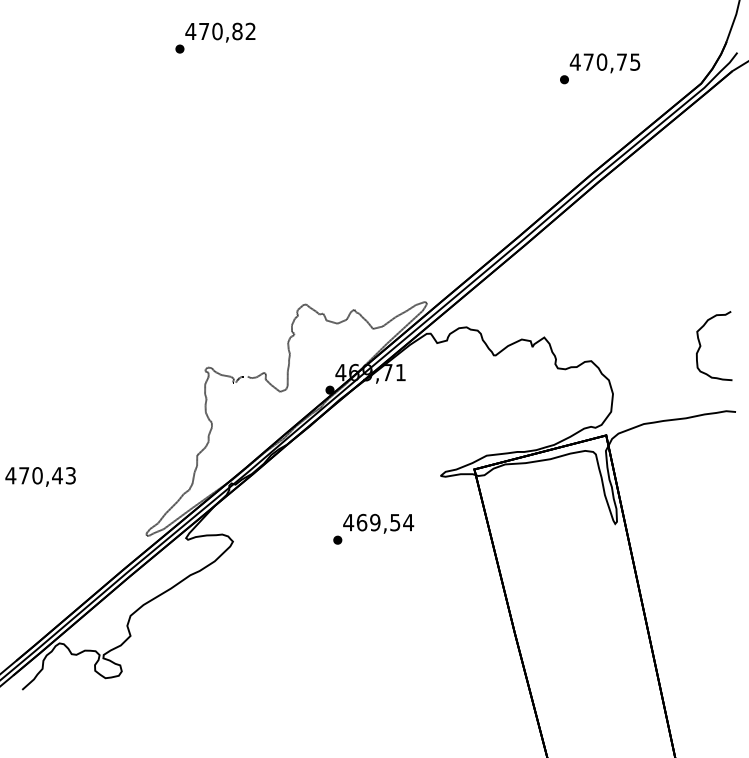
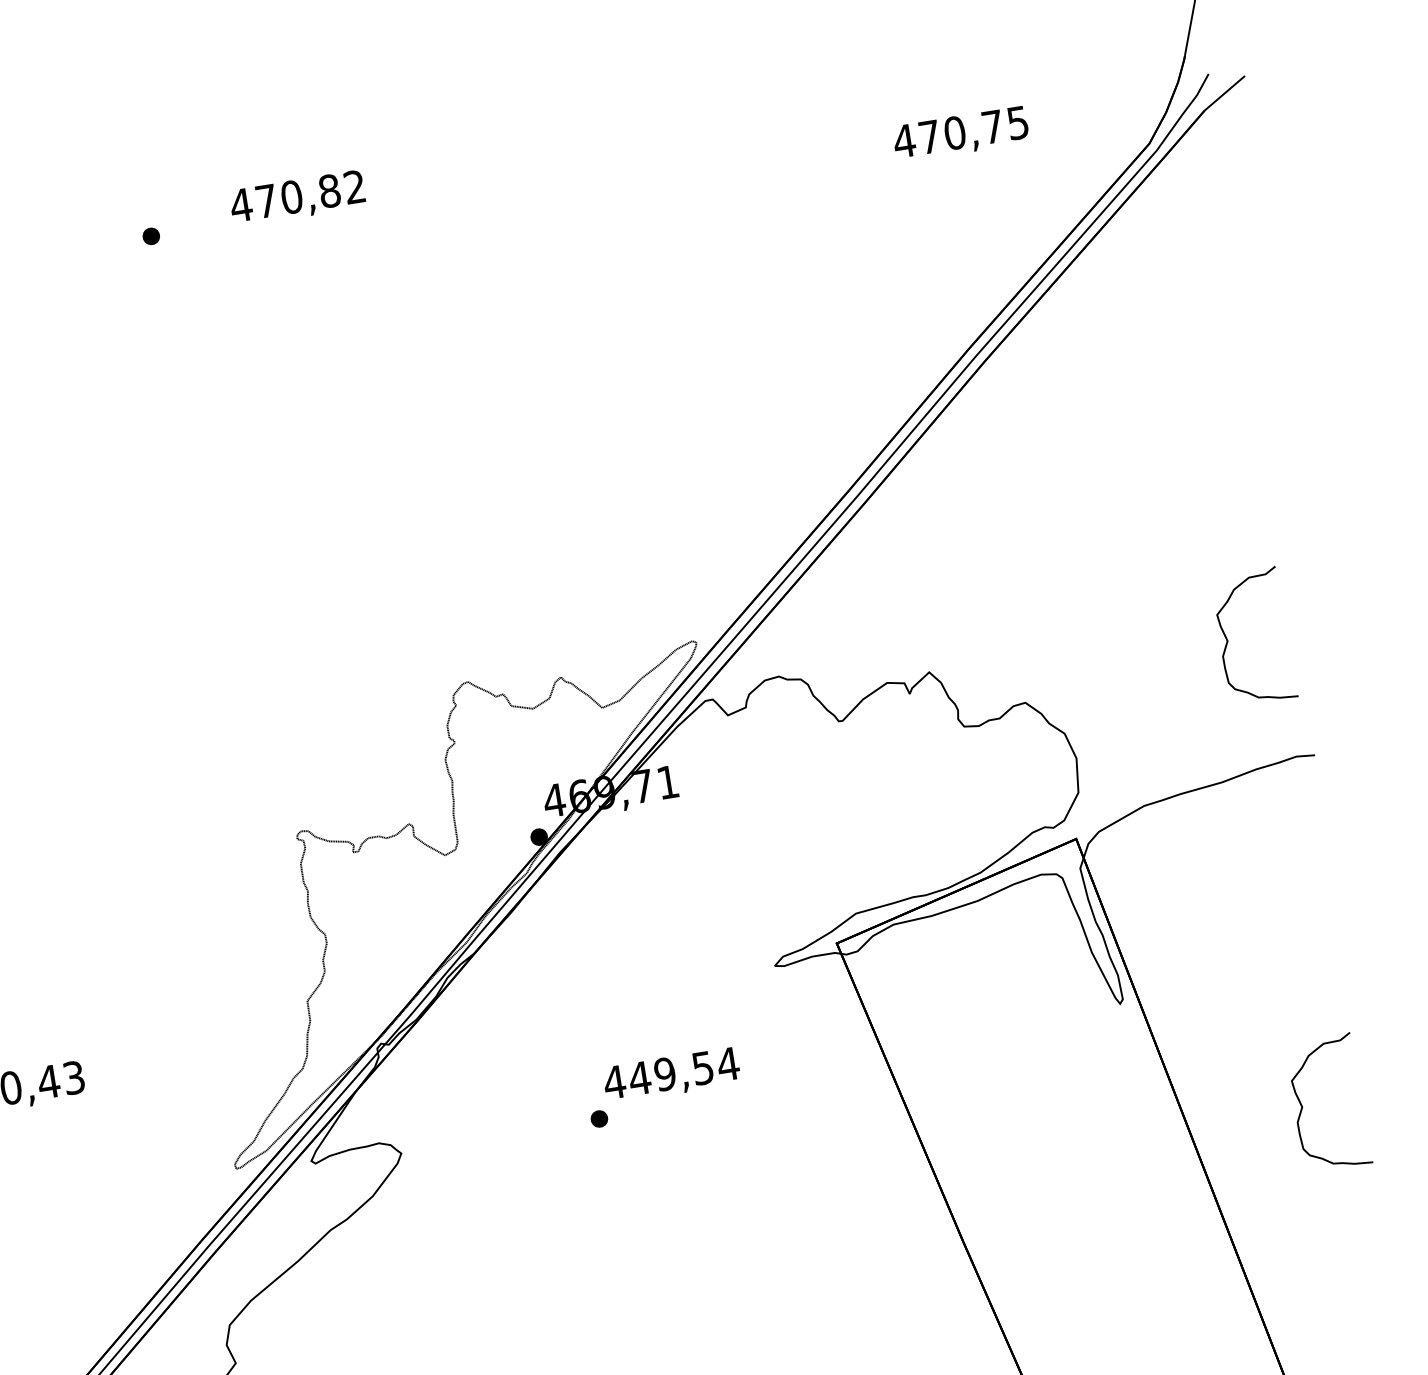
text: (220, 32) -> (297, 198), moved
part: (564, 79) -> (889, 177), removed
text: (361, 522) -> (638, 1078), 469,54 -> 449,54
curve: (701, 592) -> (1304, 1107), added

